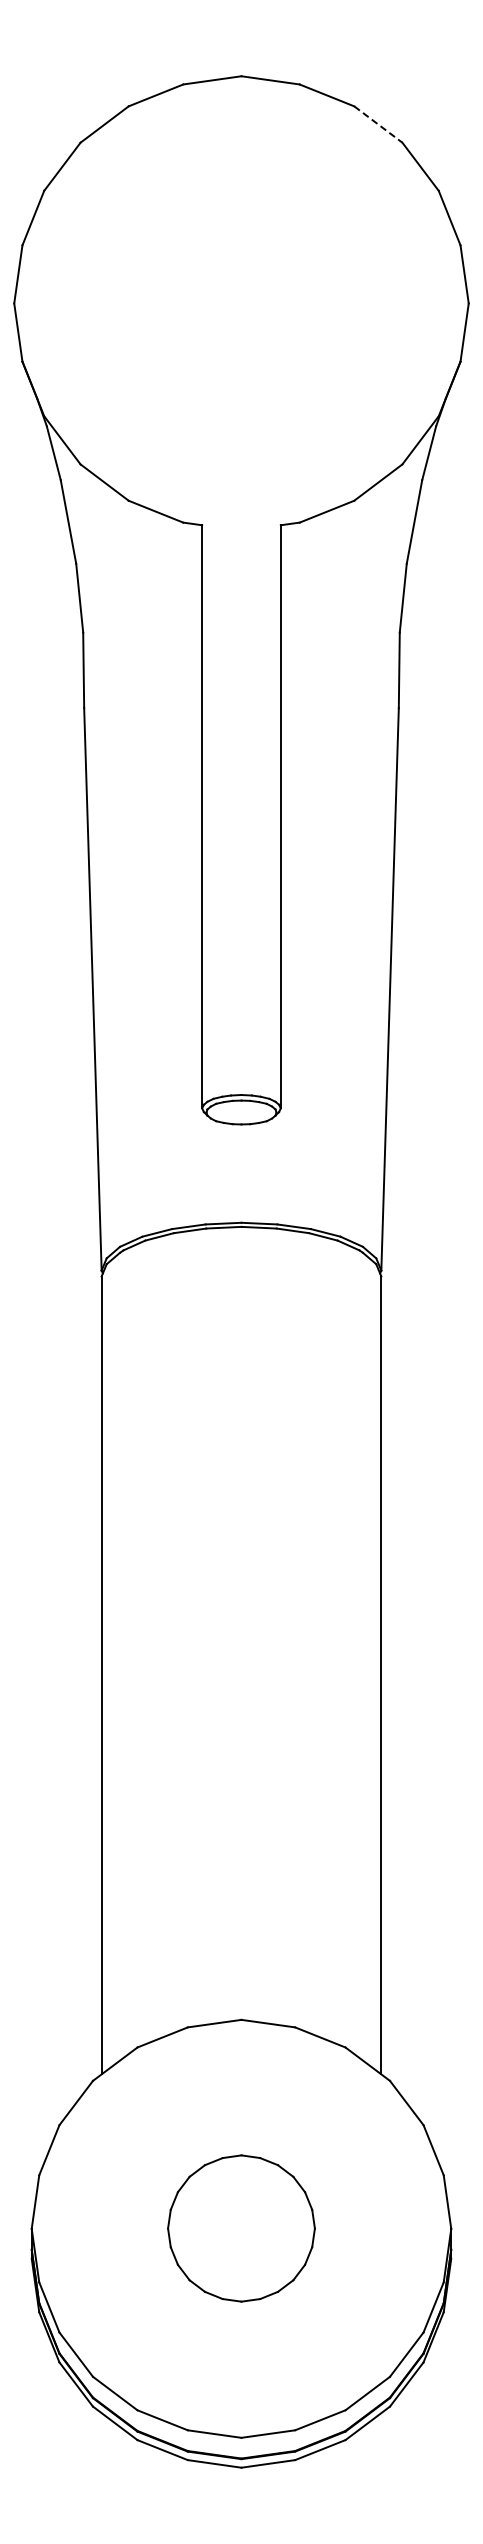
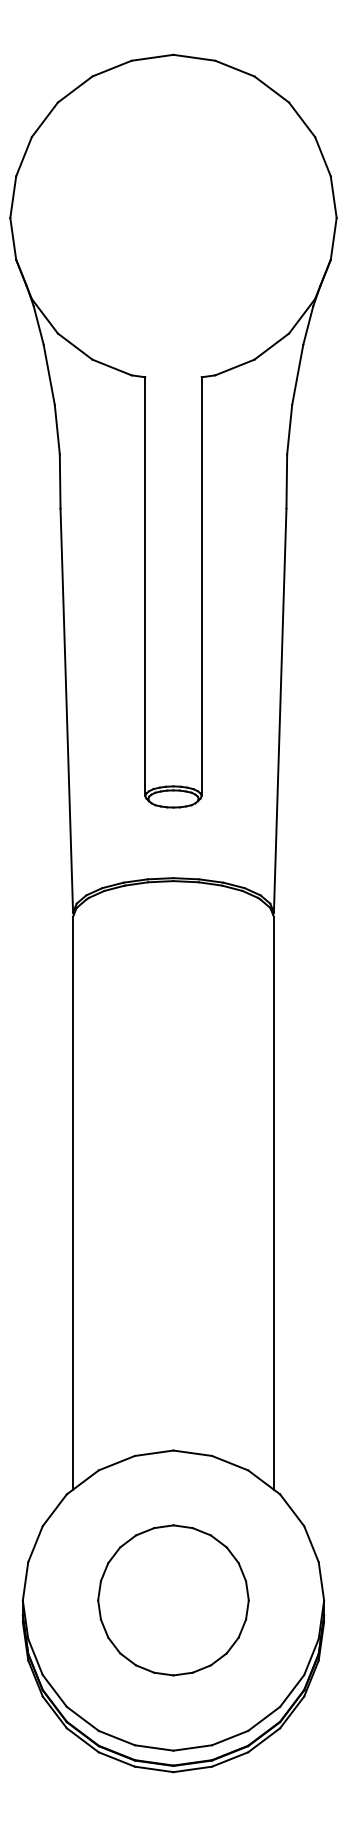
line: (378, 124) -> (271, 89), dashed -> solid
part: (241, 2228) -> (173, 1600), size x1.43

